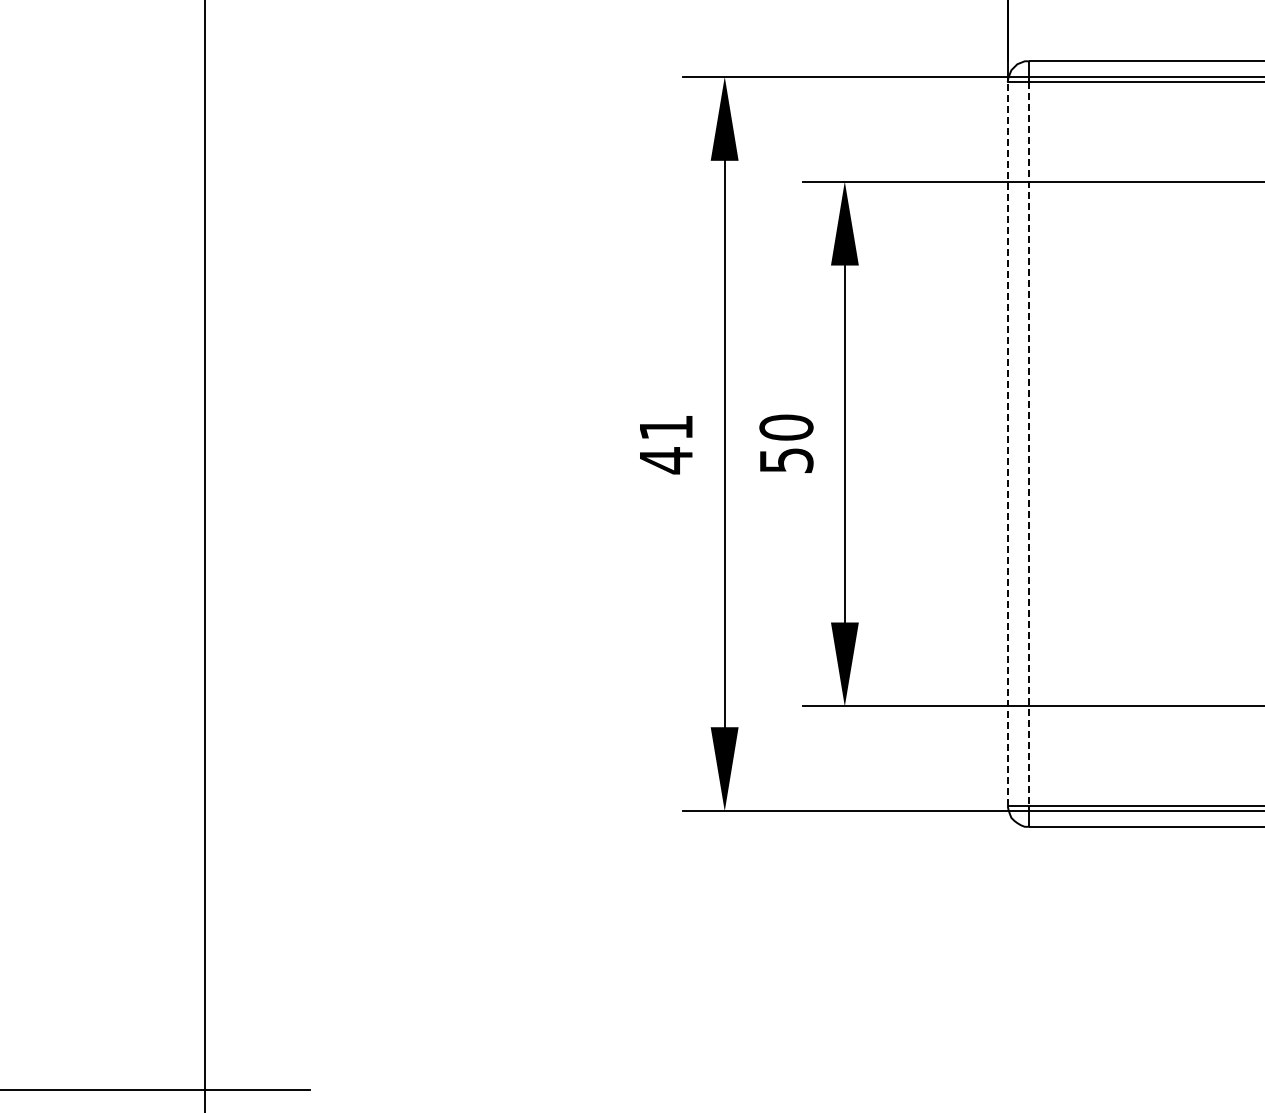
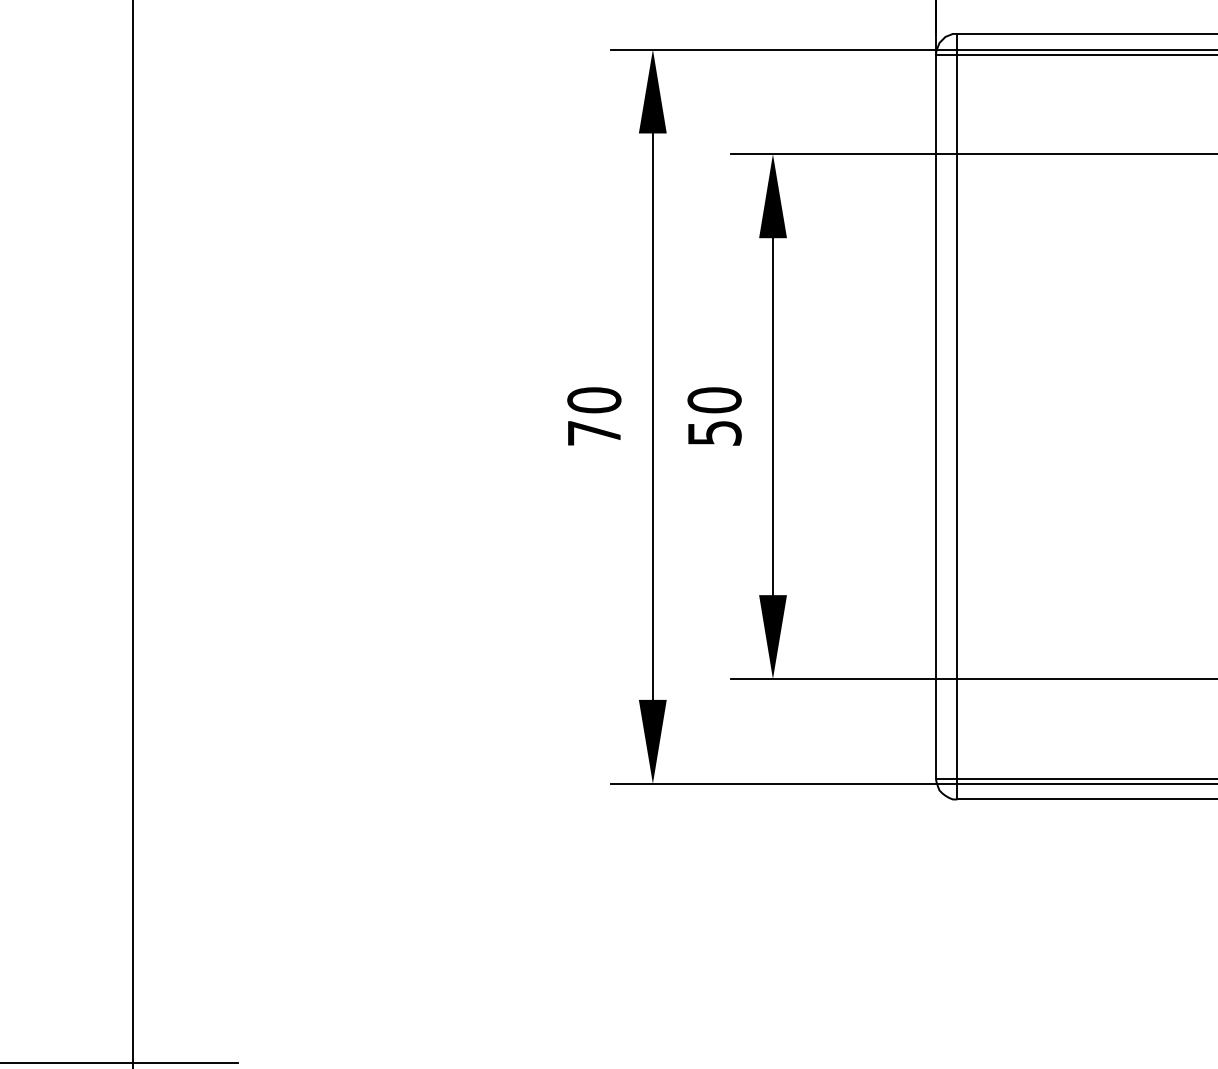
line: (1007, 443) -> (935, 416), dashed -> solid
text: (666, 444) -> (594, 417), 41 -> 70
line: (1029, 444) -> (957, 417), dashed -> solid

